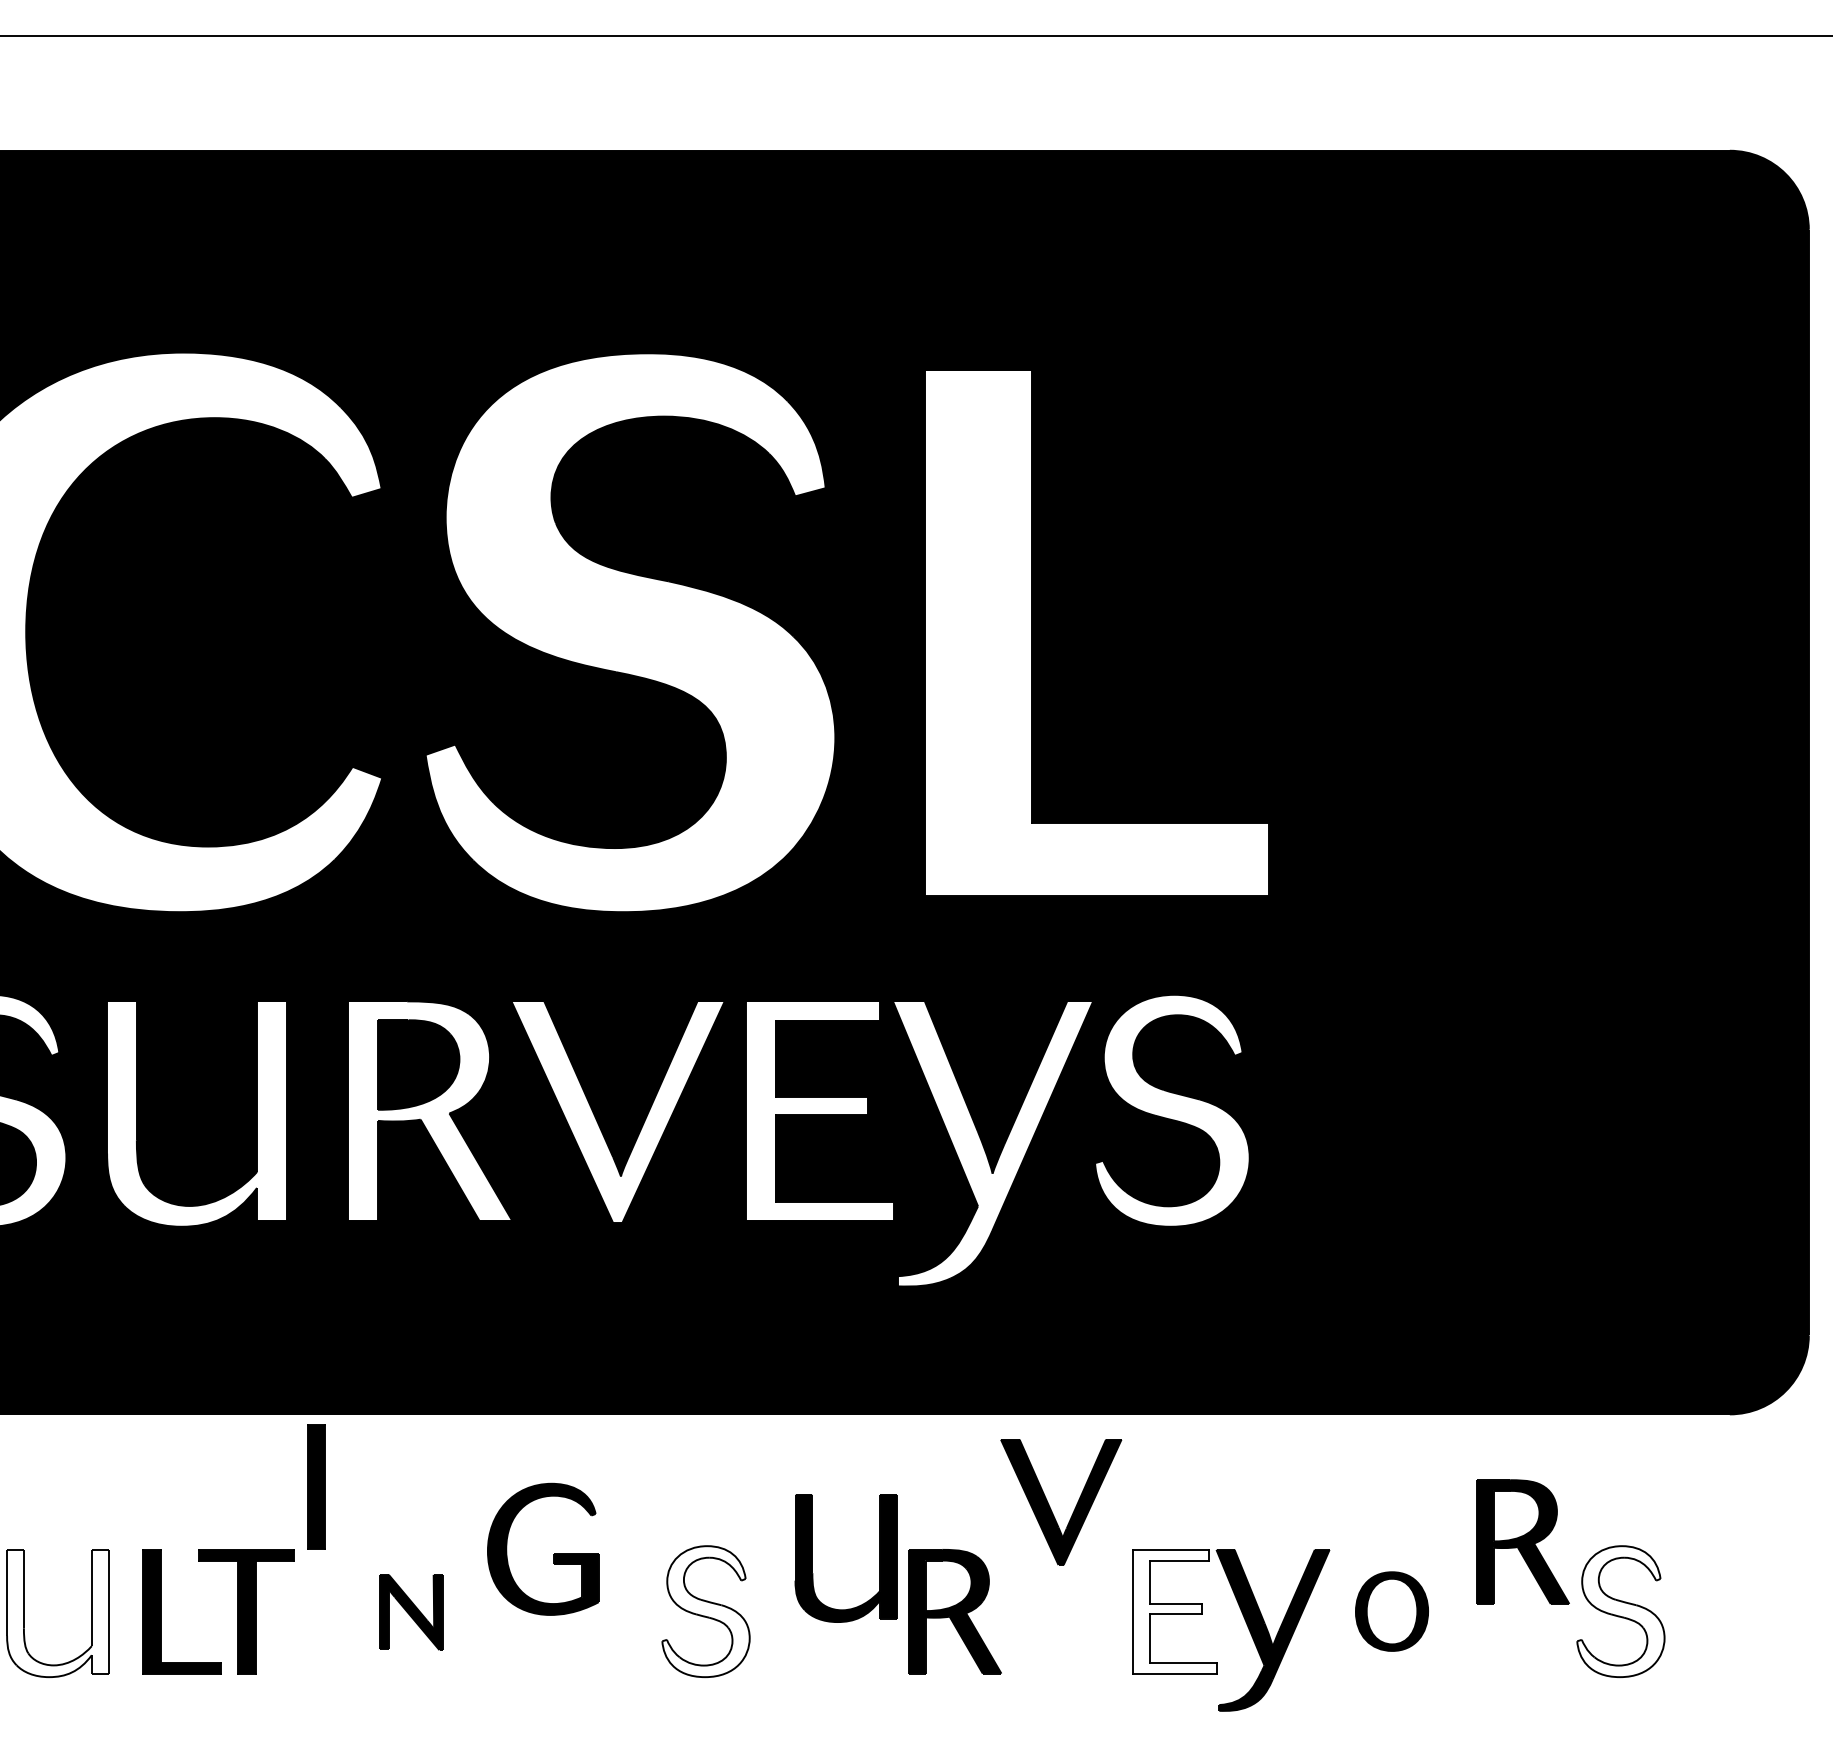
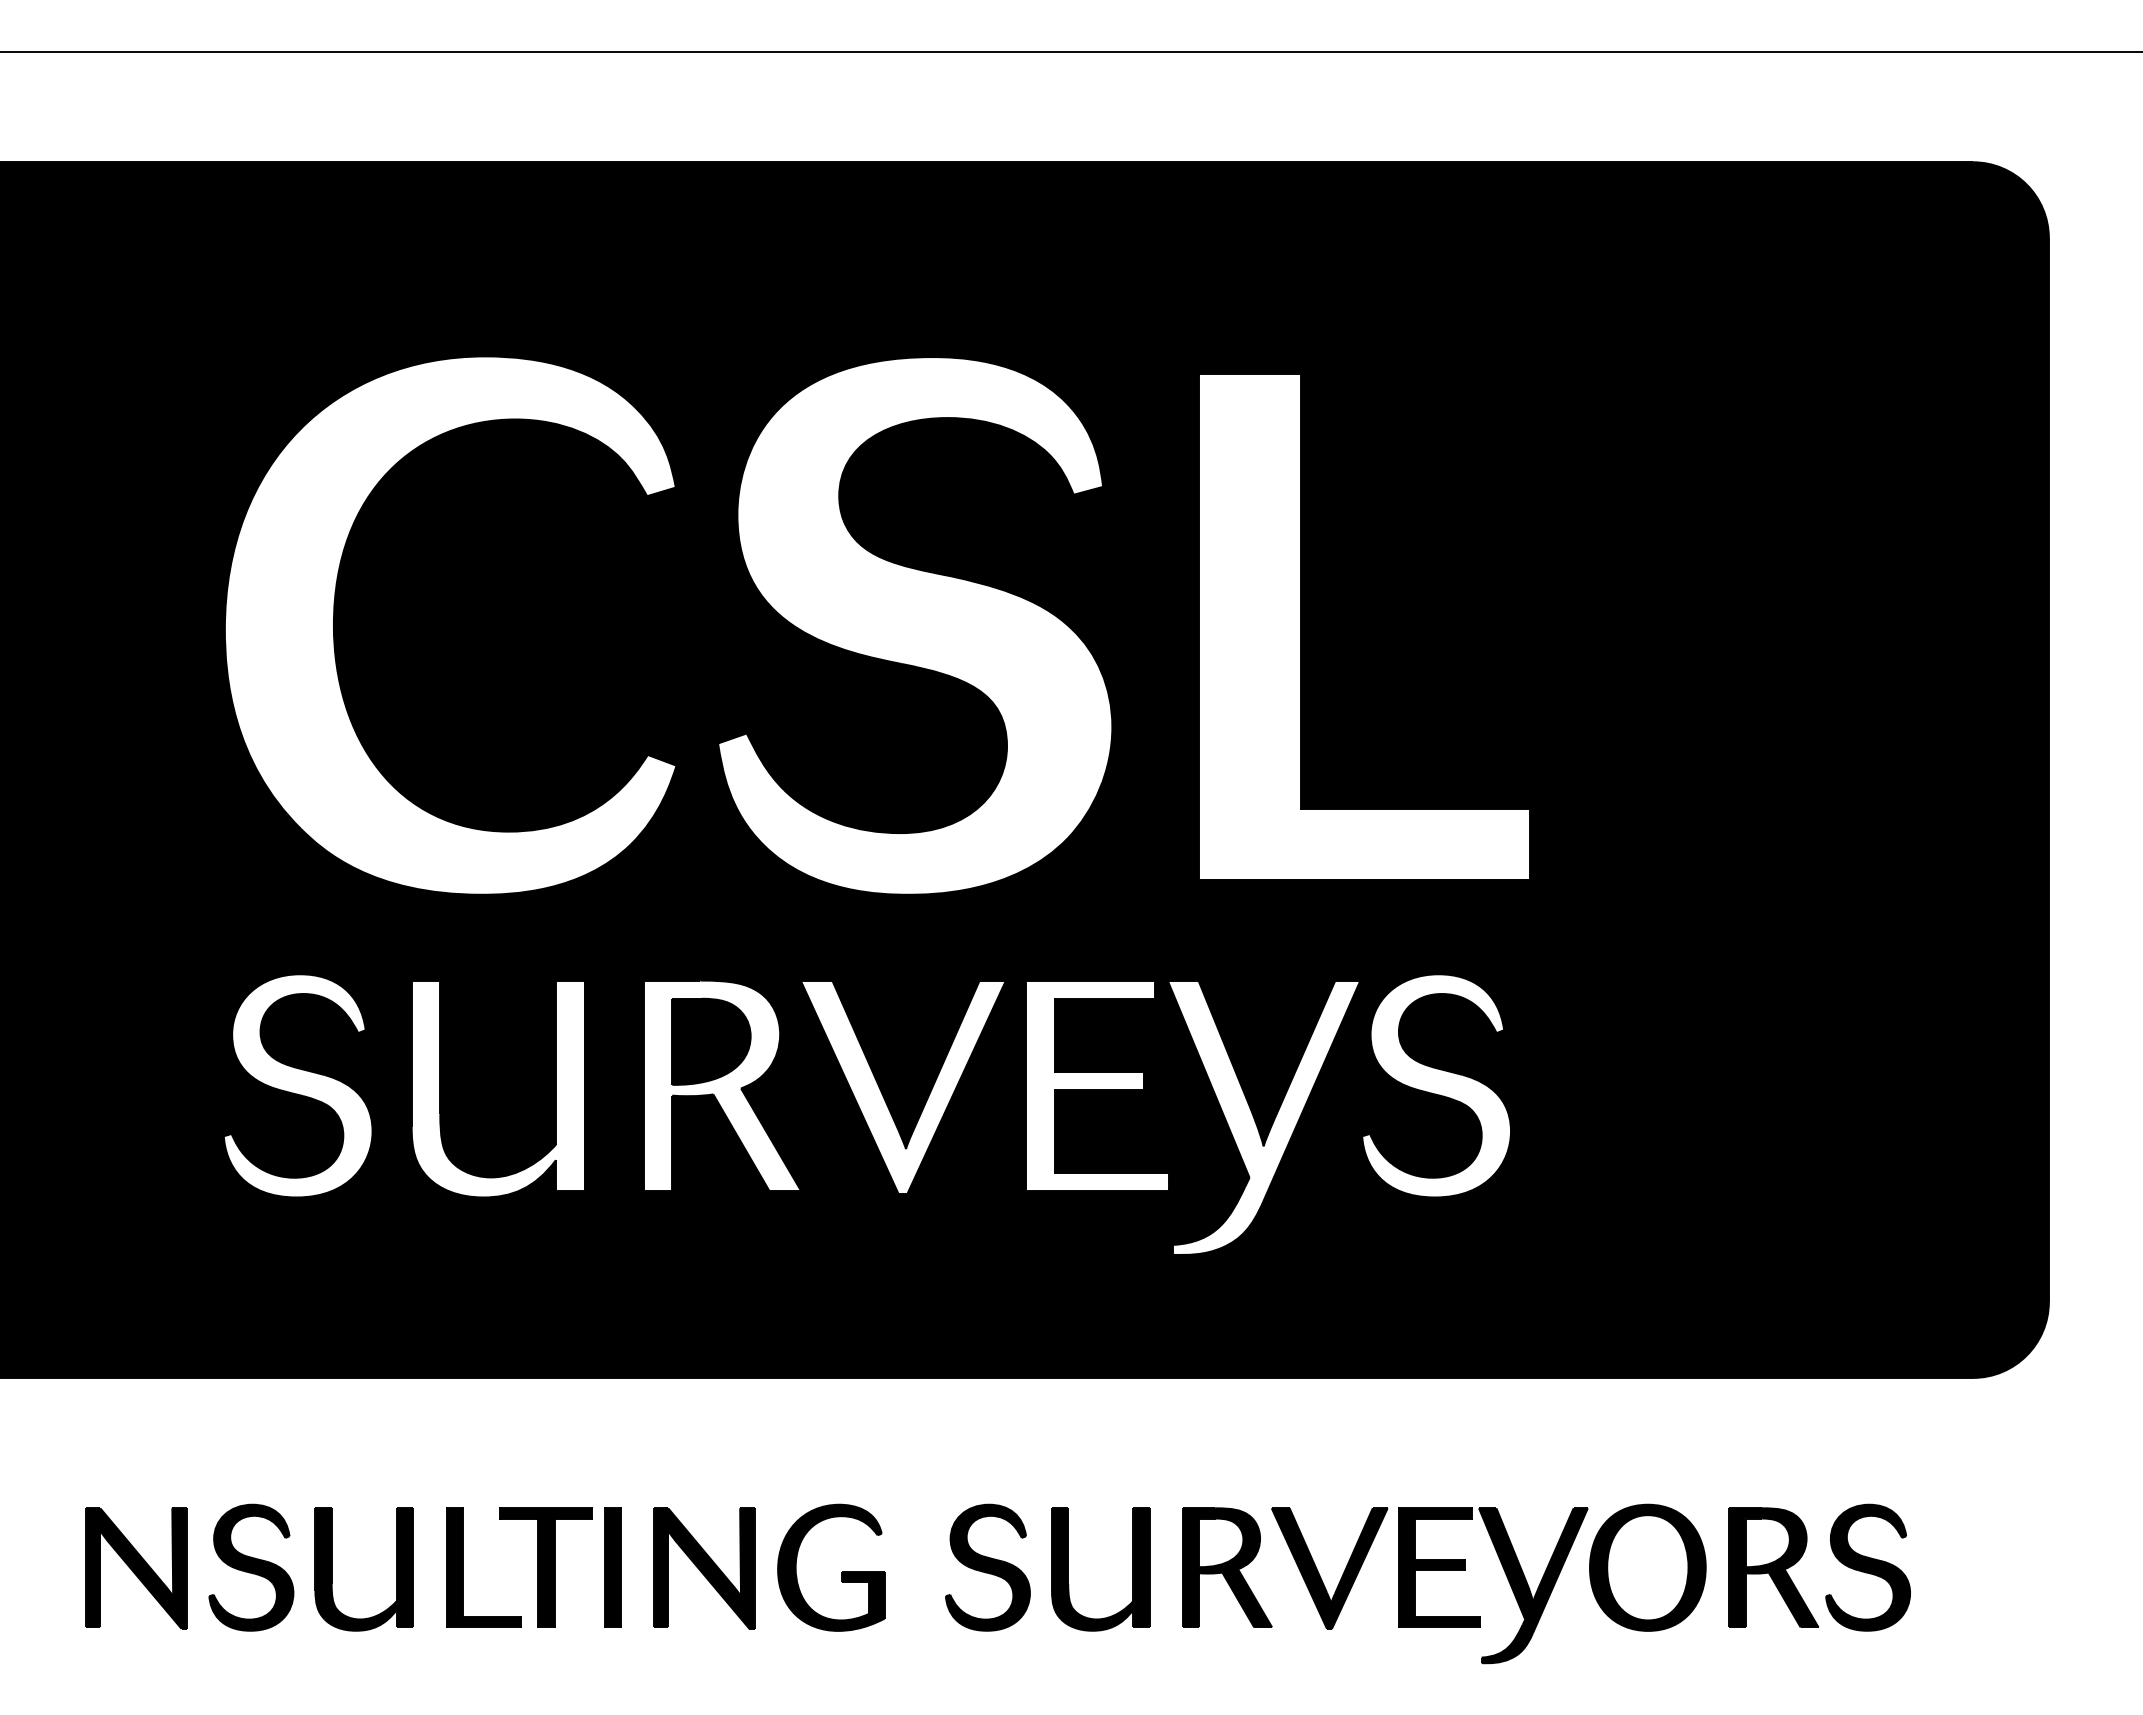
part: (315, 1486) -> (612, 1567), moved
part: (1049, 1504) -> (1318, 1570), moved
part: (1522, 1541) -> (1773, 1567), moved
part: (553, 1554) -> (841, 1572), moved
part: (812, 1558) -> (1068, 1569), moved
fill: (705, 1611) -> (987, 1567), added
fill: (1175, 1611) -> (1439, 1567), added
part: (1391, 1611) -> (1647, 1567), size x1.67
fill: (1621, 1611) -> (1868, 1567), added
part: (411, 1612) -> (704, 1568), size x1.67
fill: (58, 1613) -> (364, 1569), added

